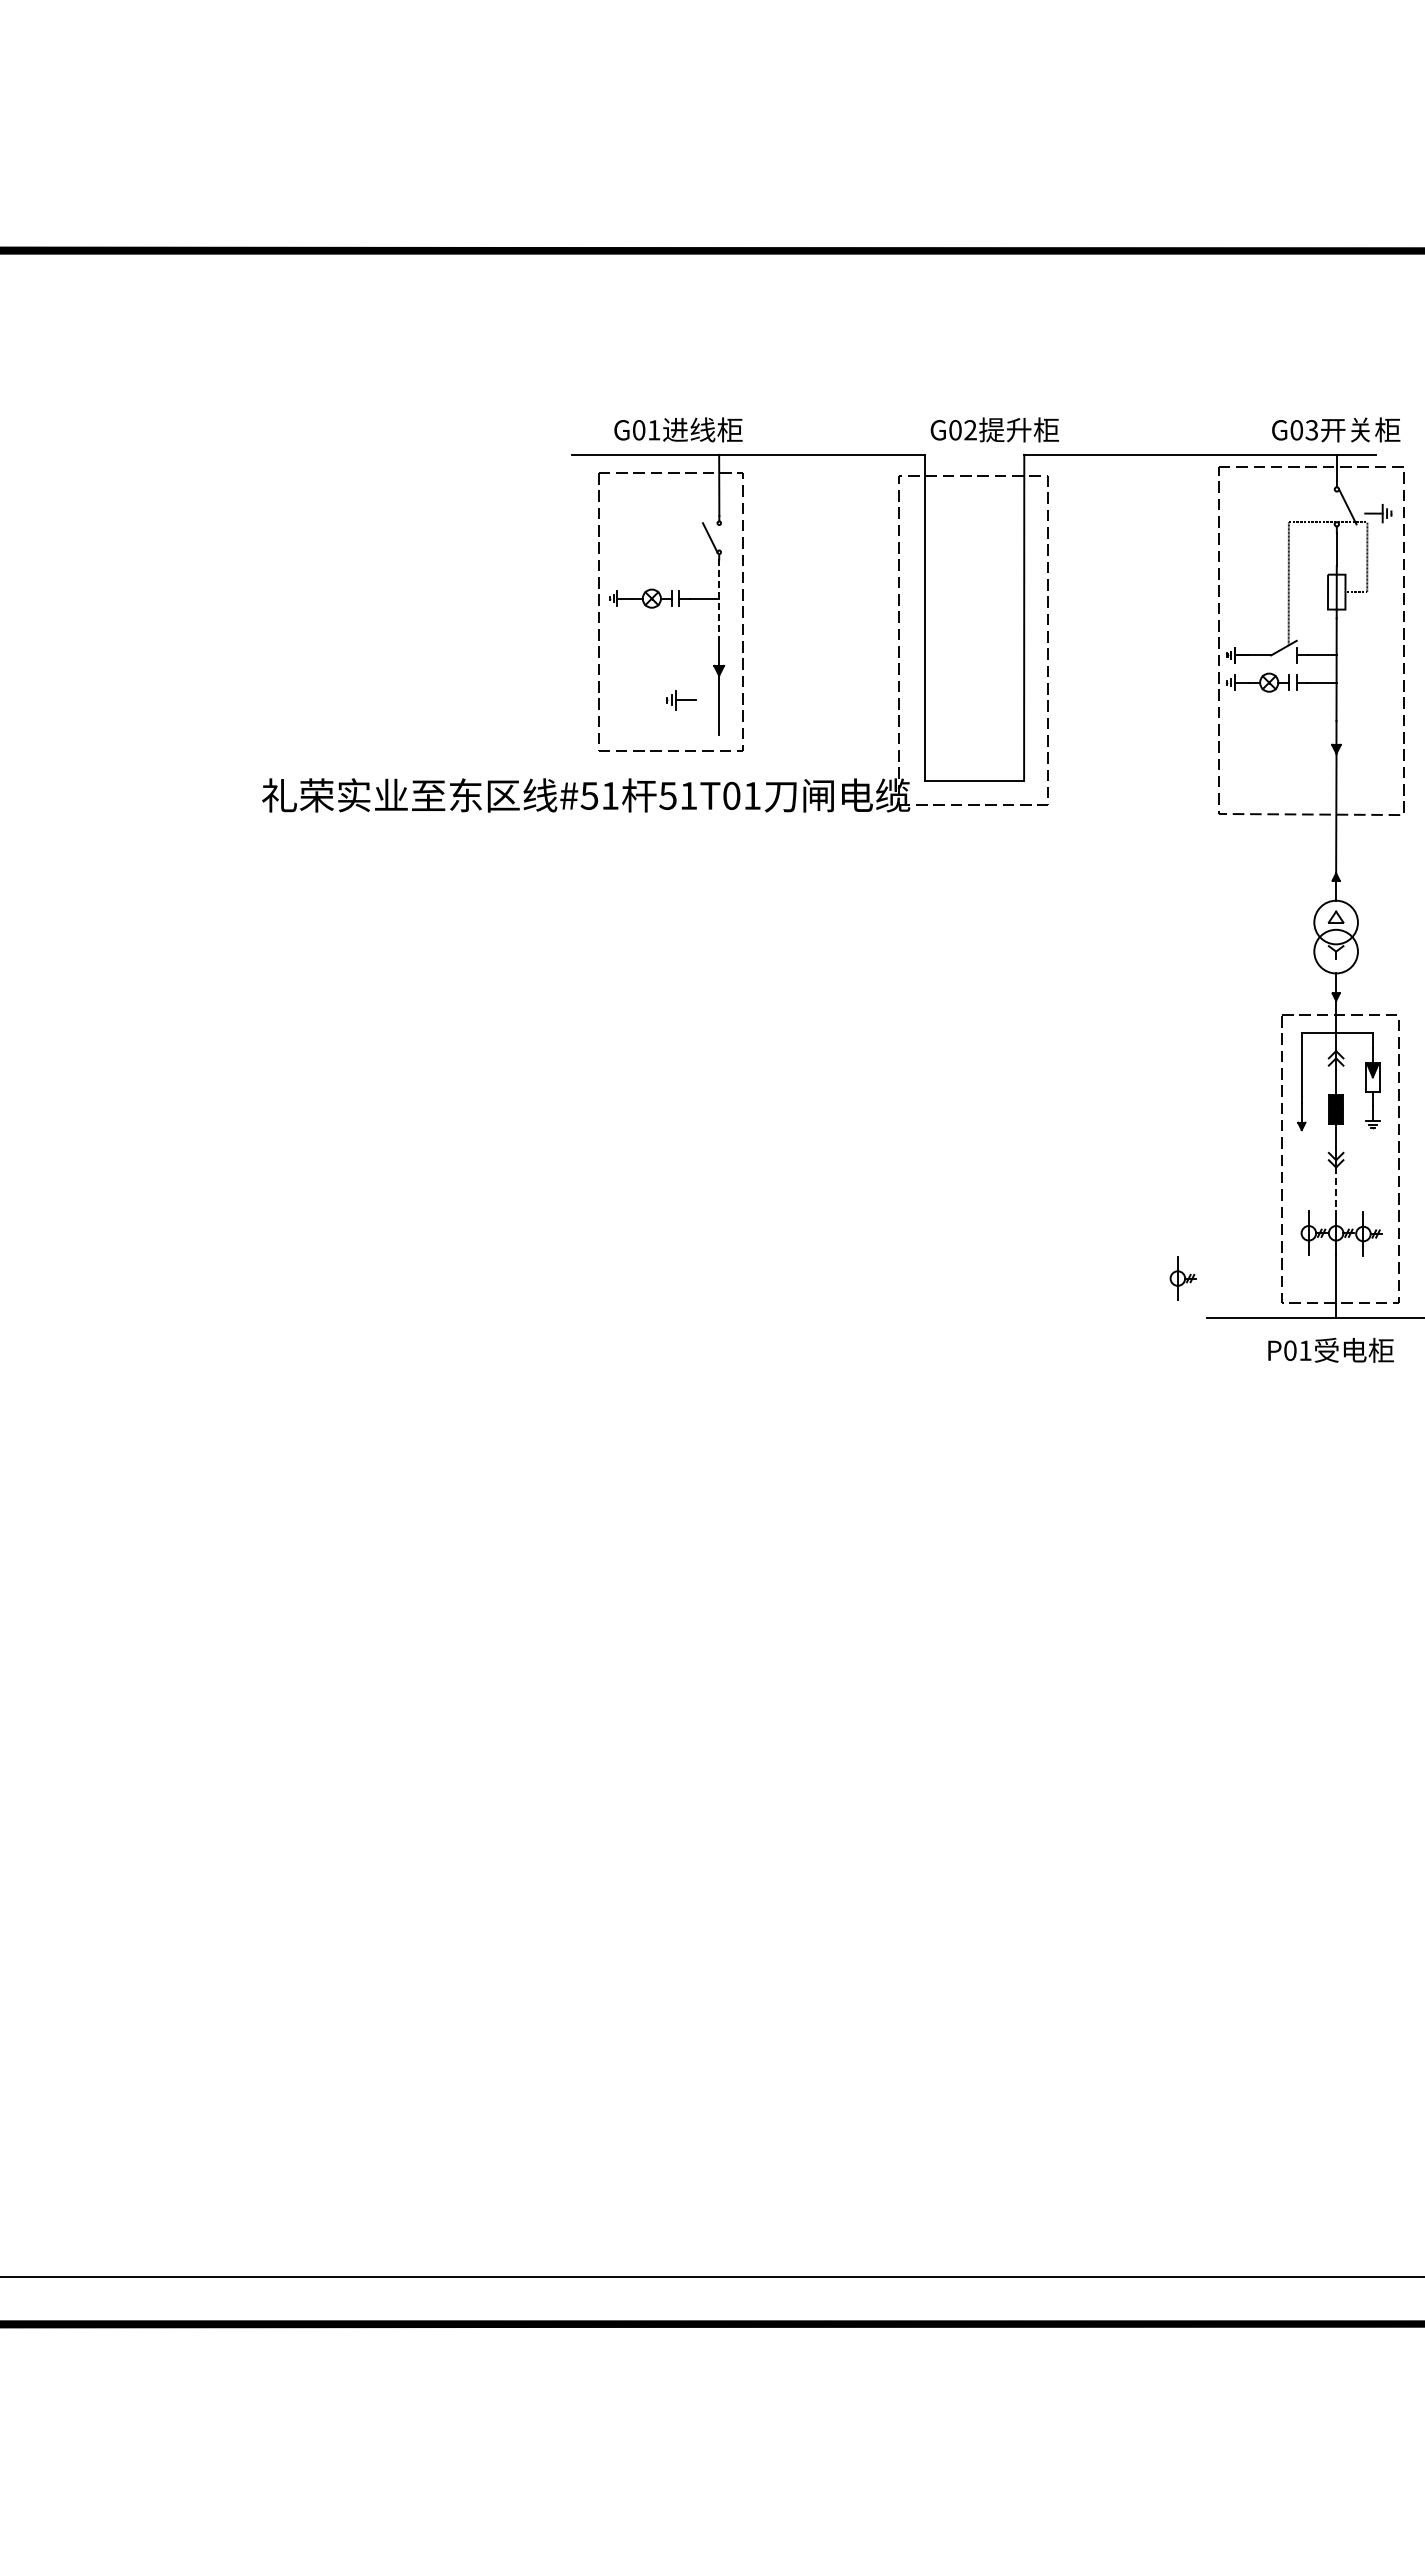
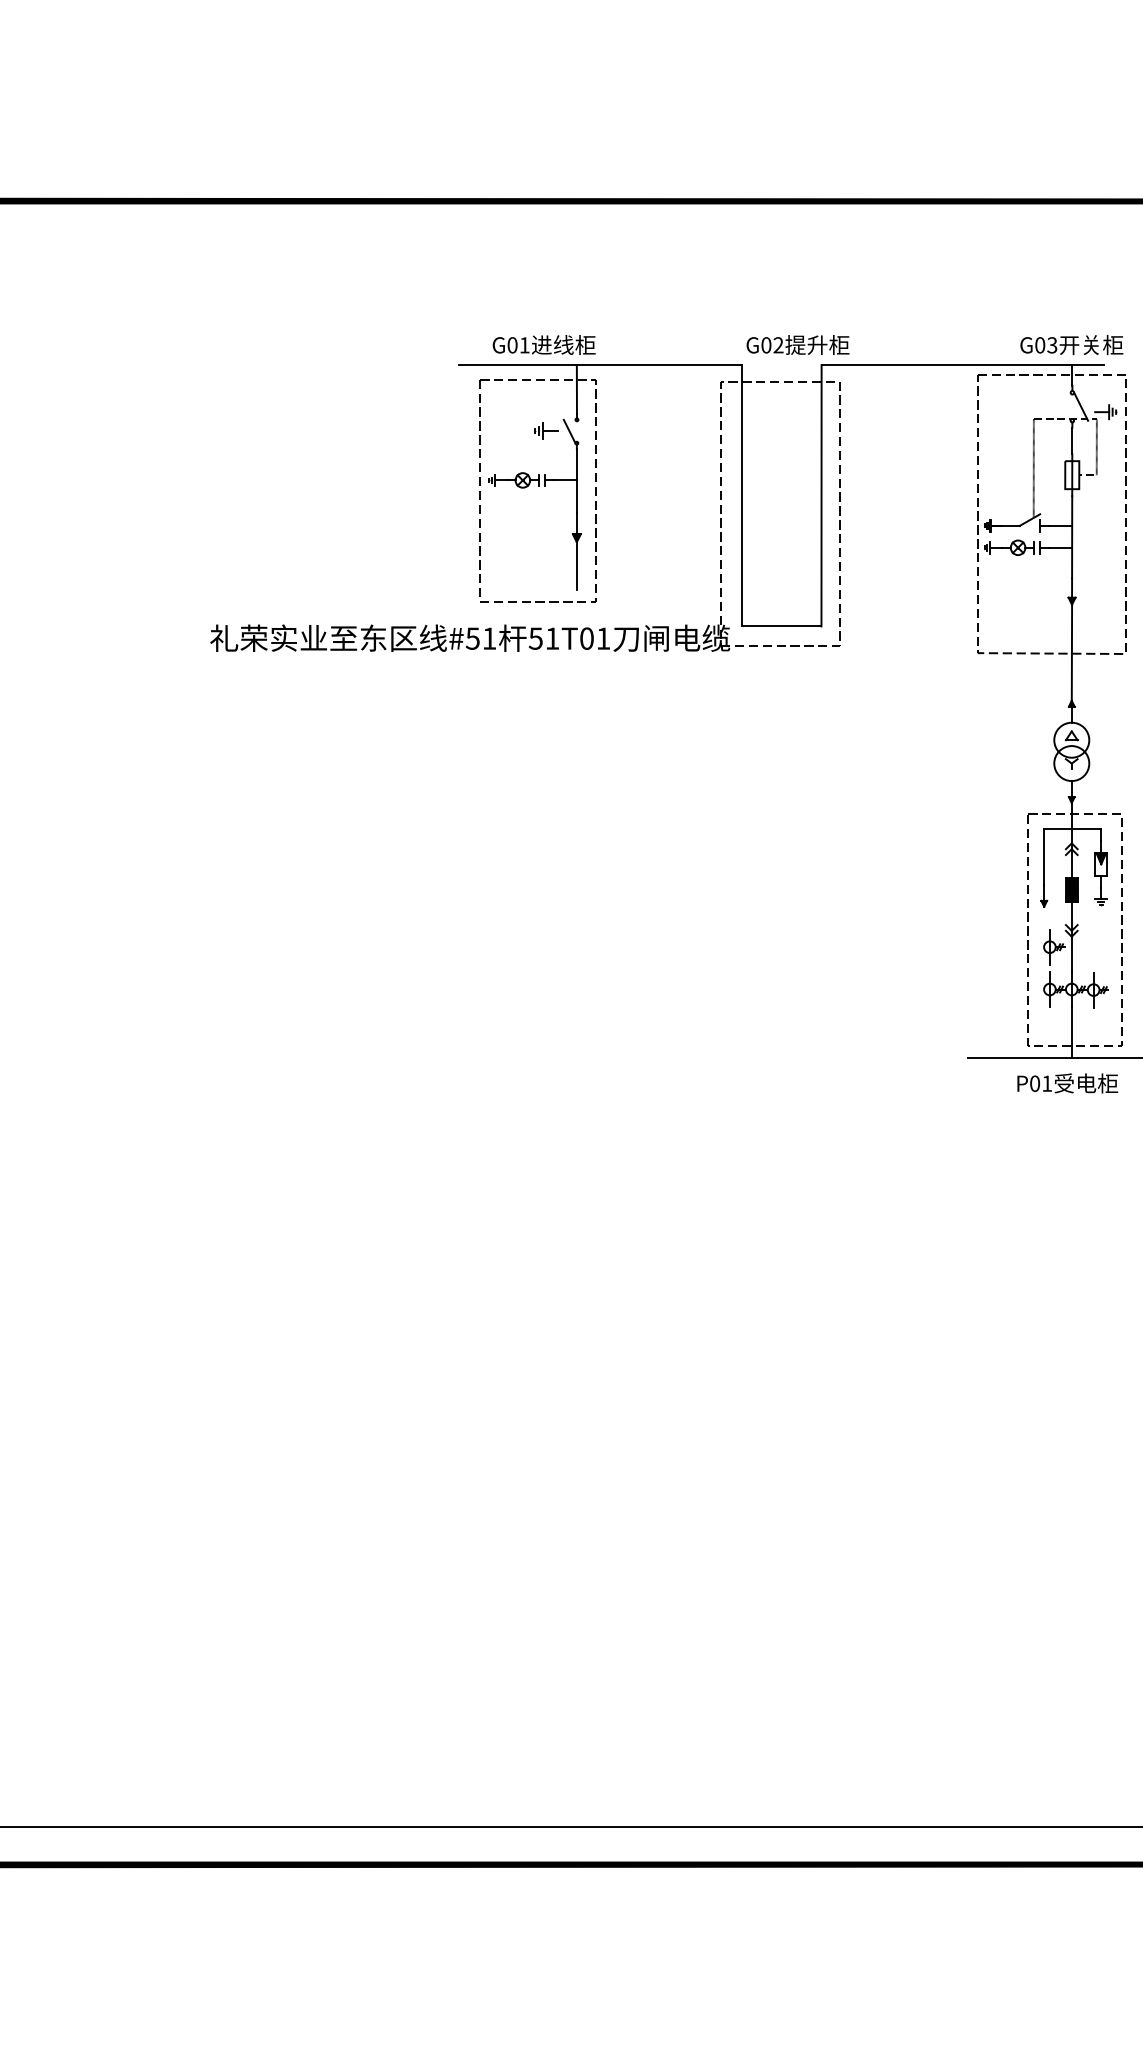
line: (719, 599) -> (577, 481), dashed -> solid
part: (681, 700) -> (546, 431), moved
line: (1336, 1189) -> (1072, 954), dashed -> solid
part: (1182, 1278) -> (1053, 947), moved

